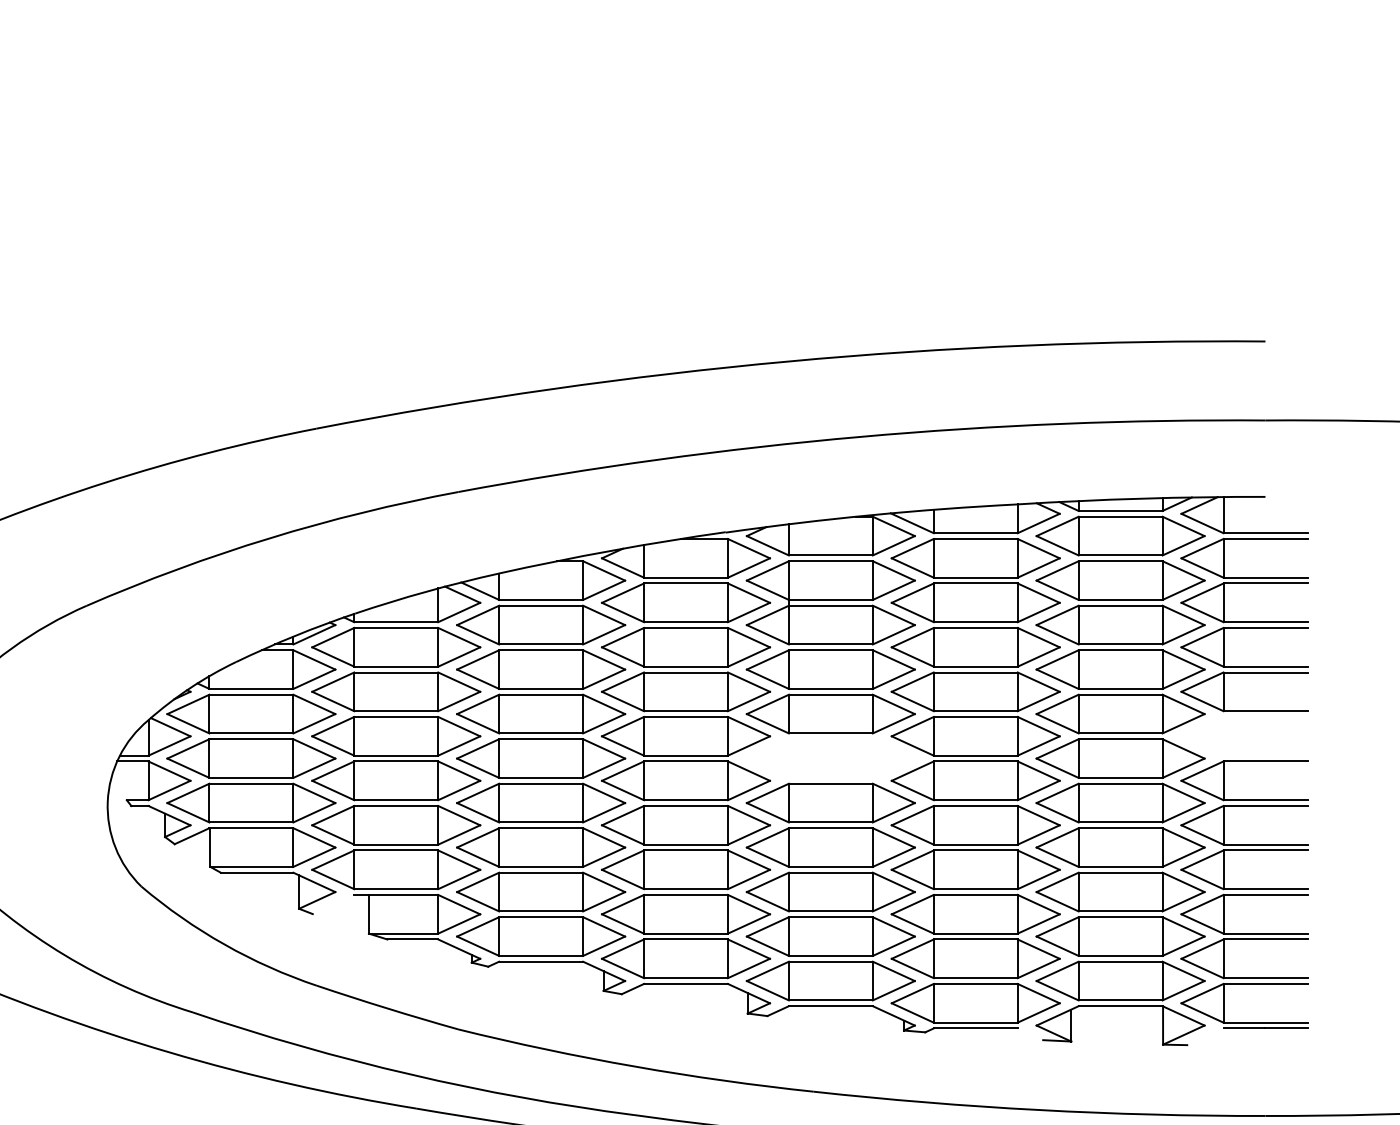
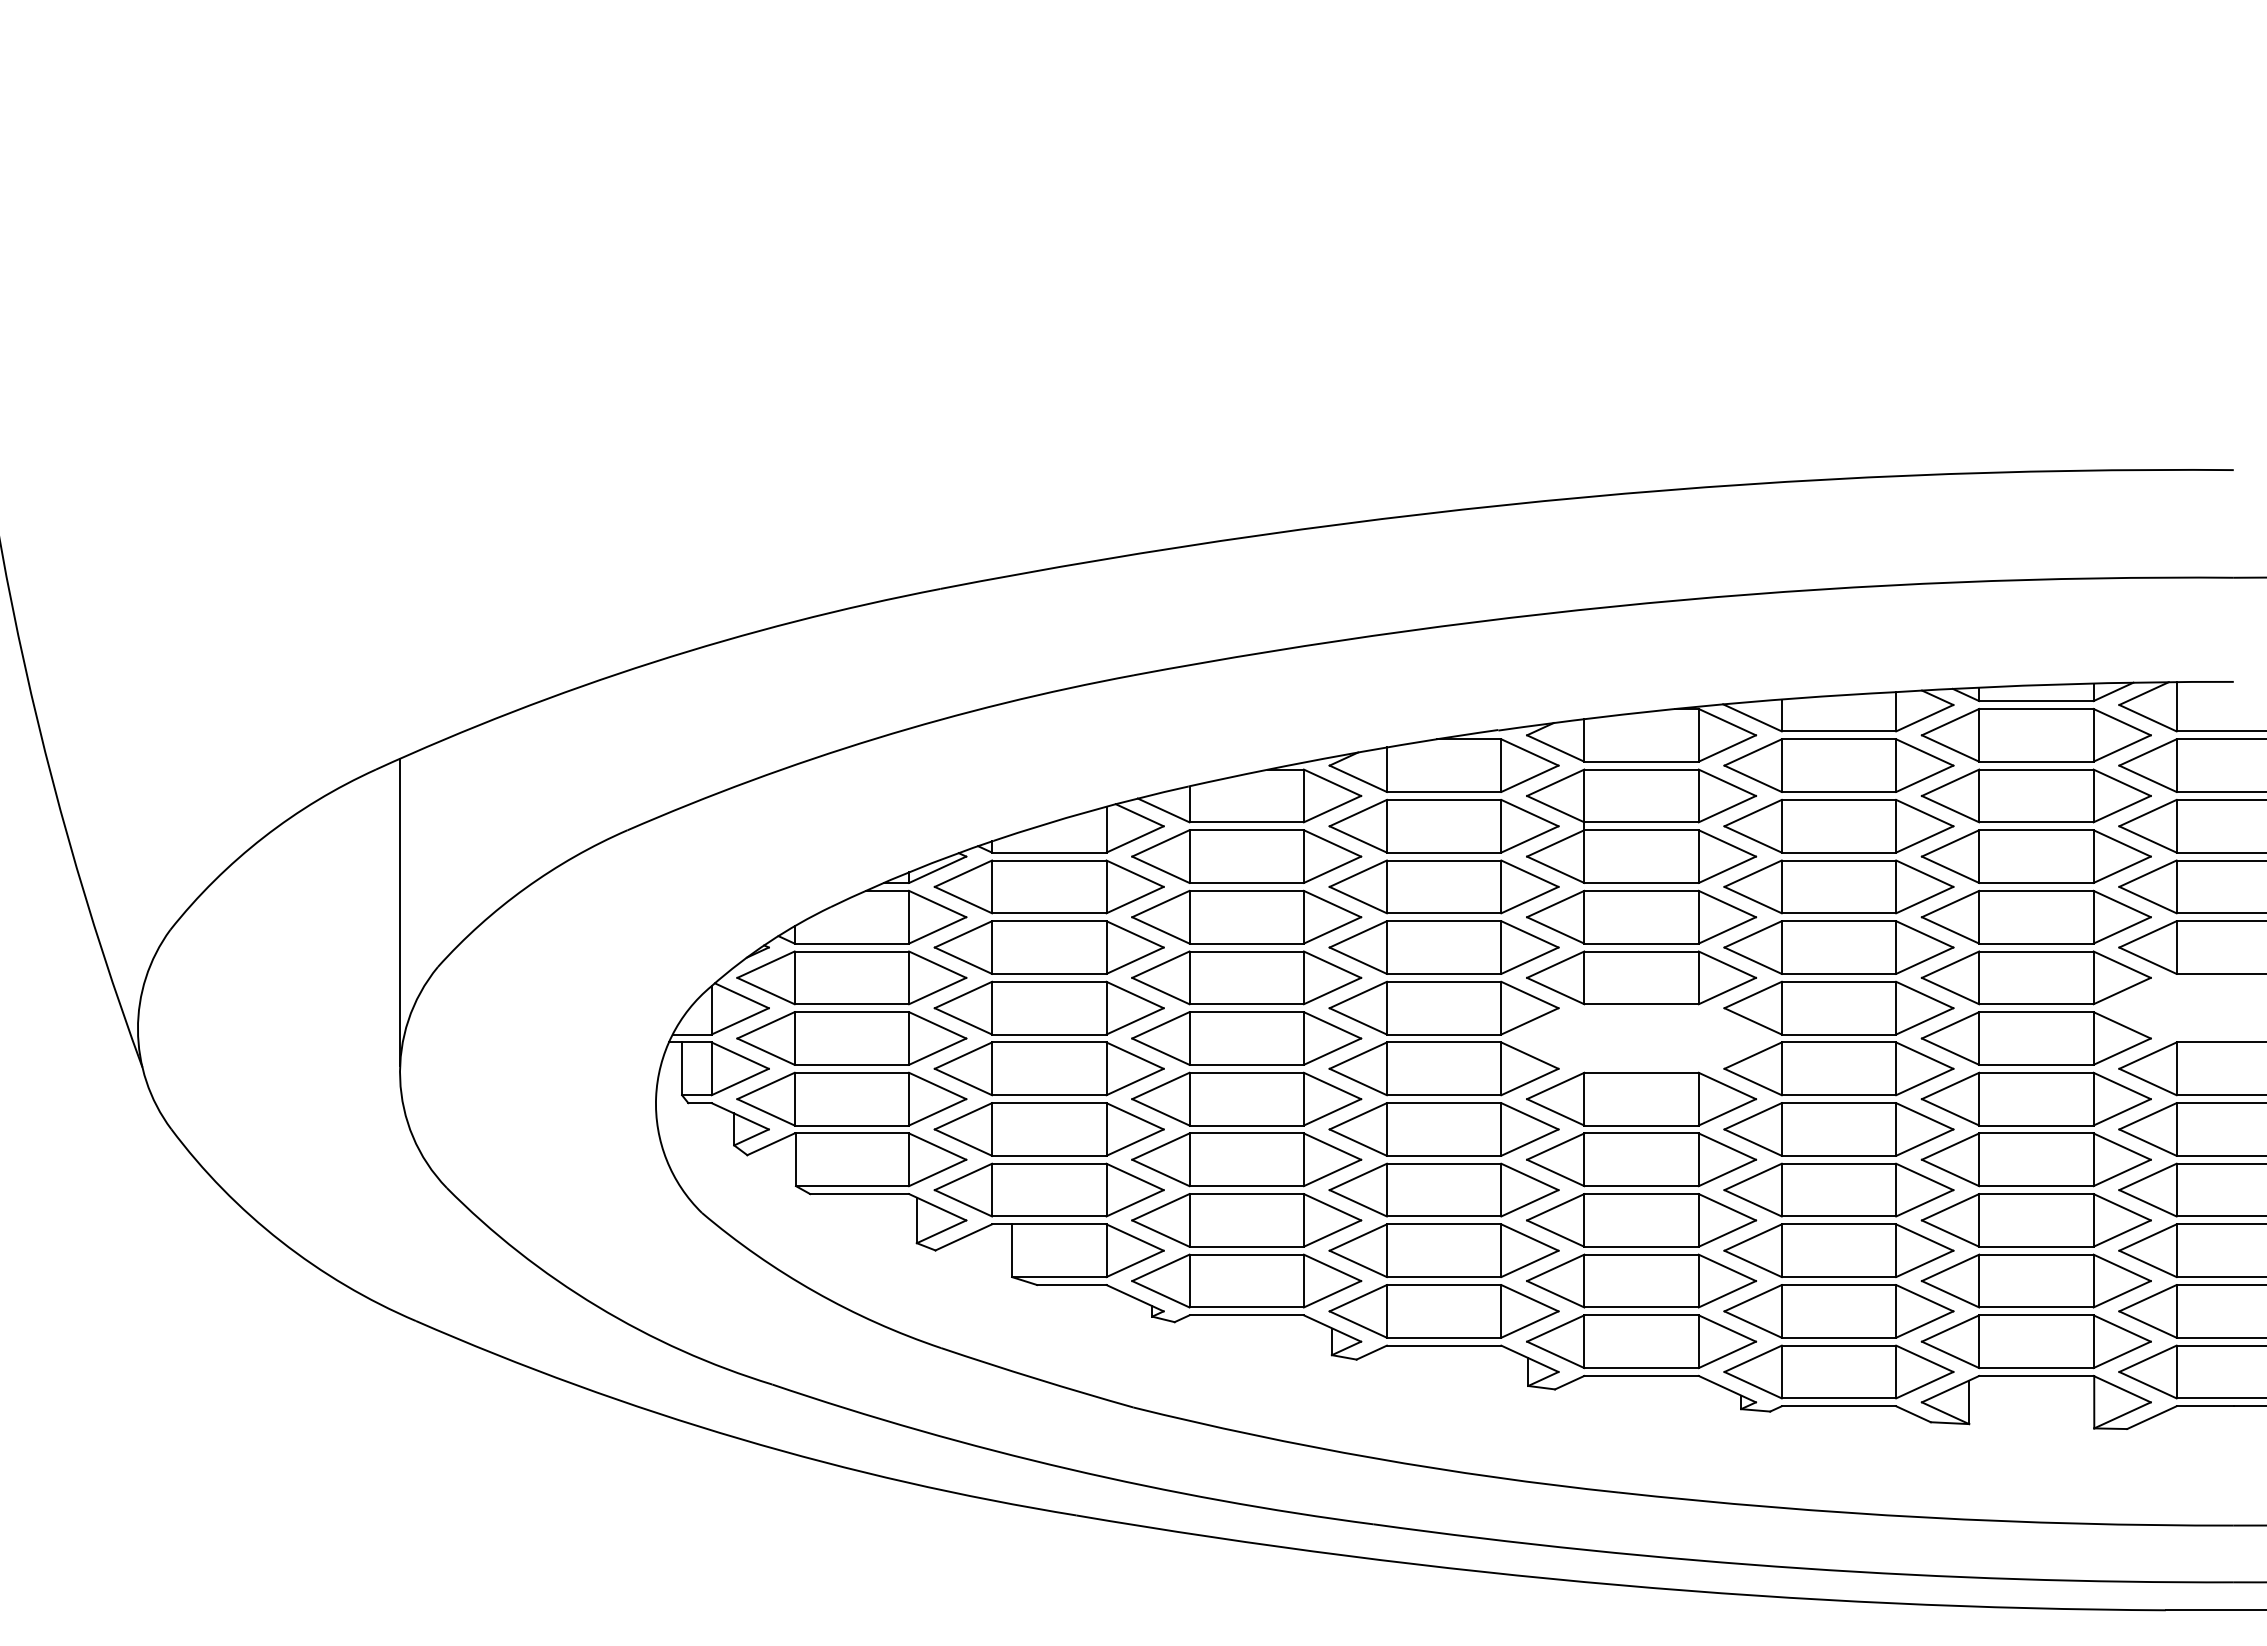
line: (127, 780) -> (682, 1068), added
line: (333, 904) -> (963, 1237), added
line: (1030, 1034) -> (1913, 1414), added
line: (1205, 1036) -> (2151, 1417), added

